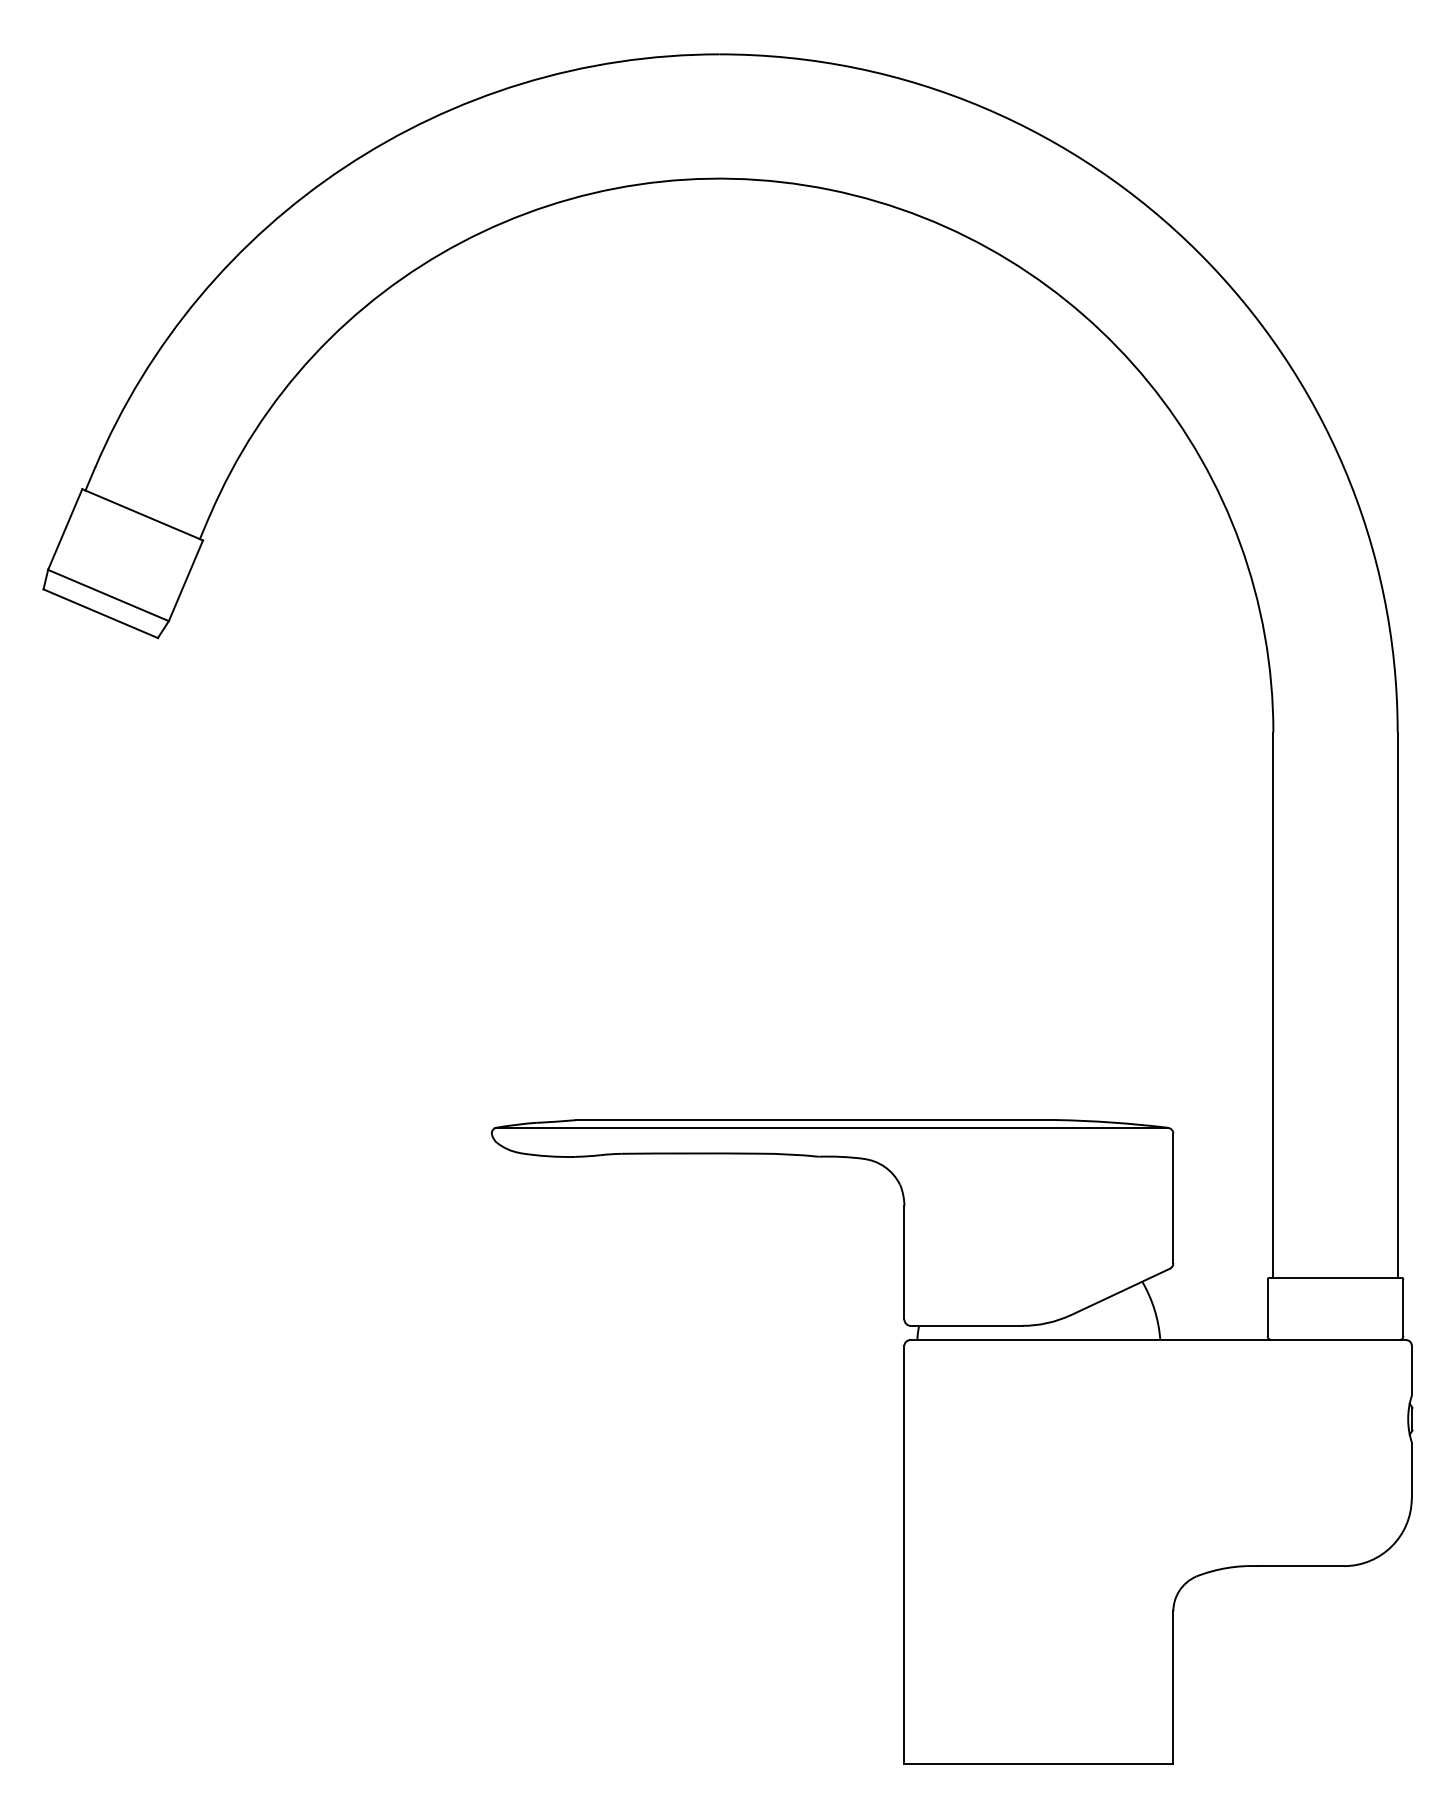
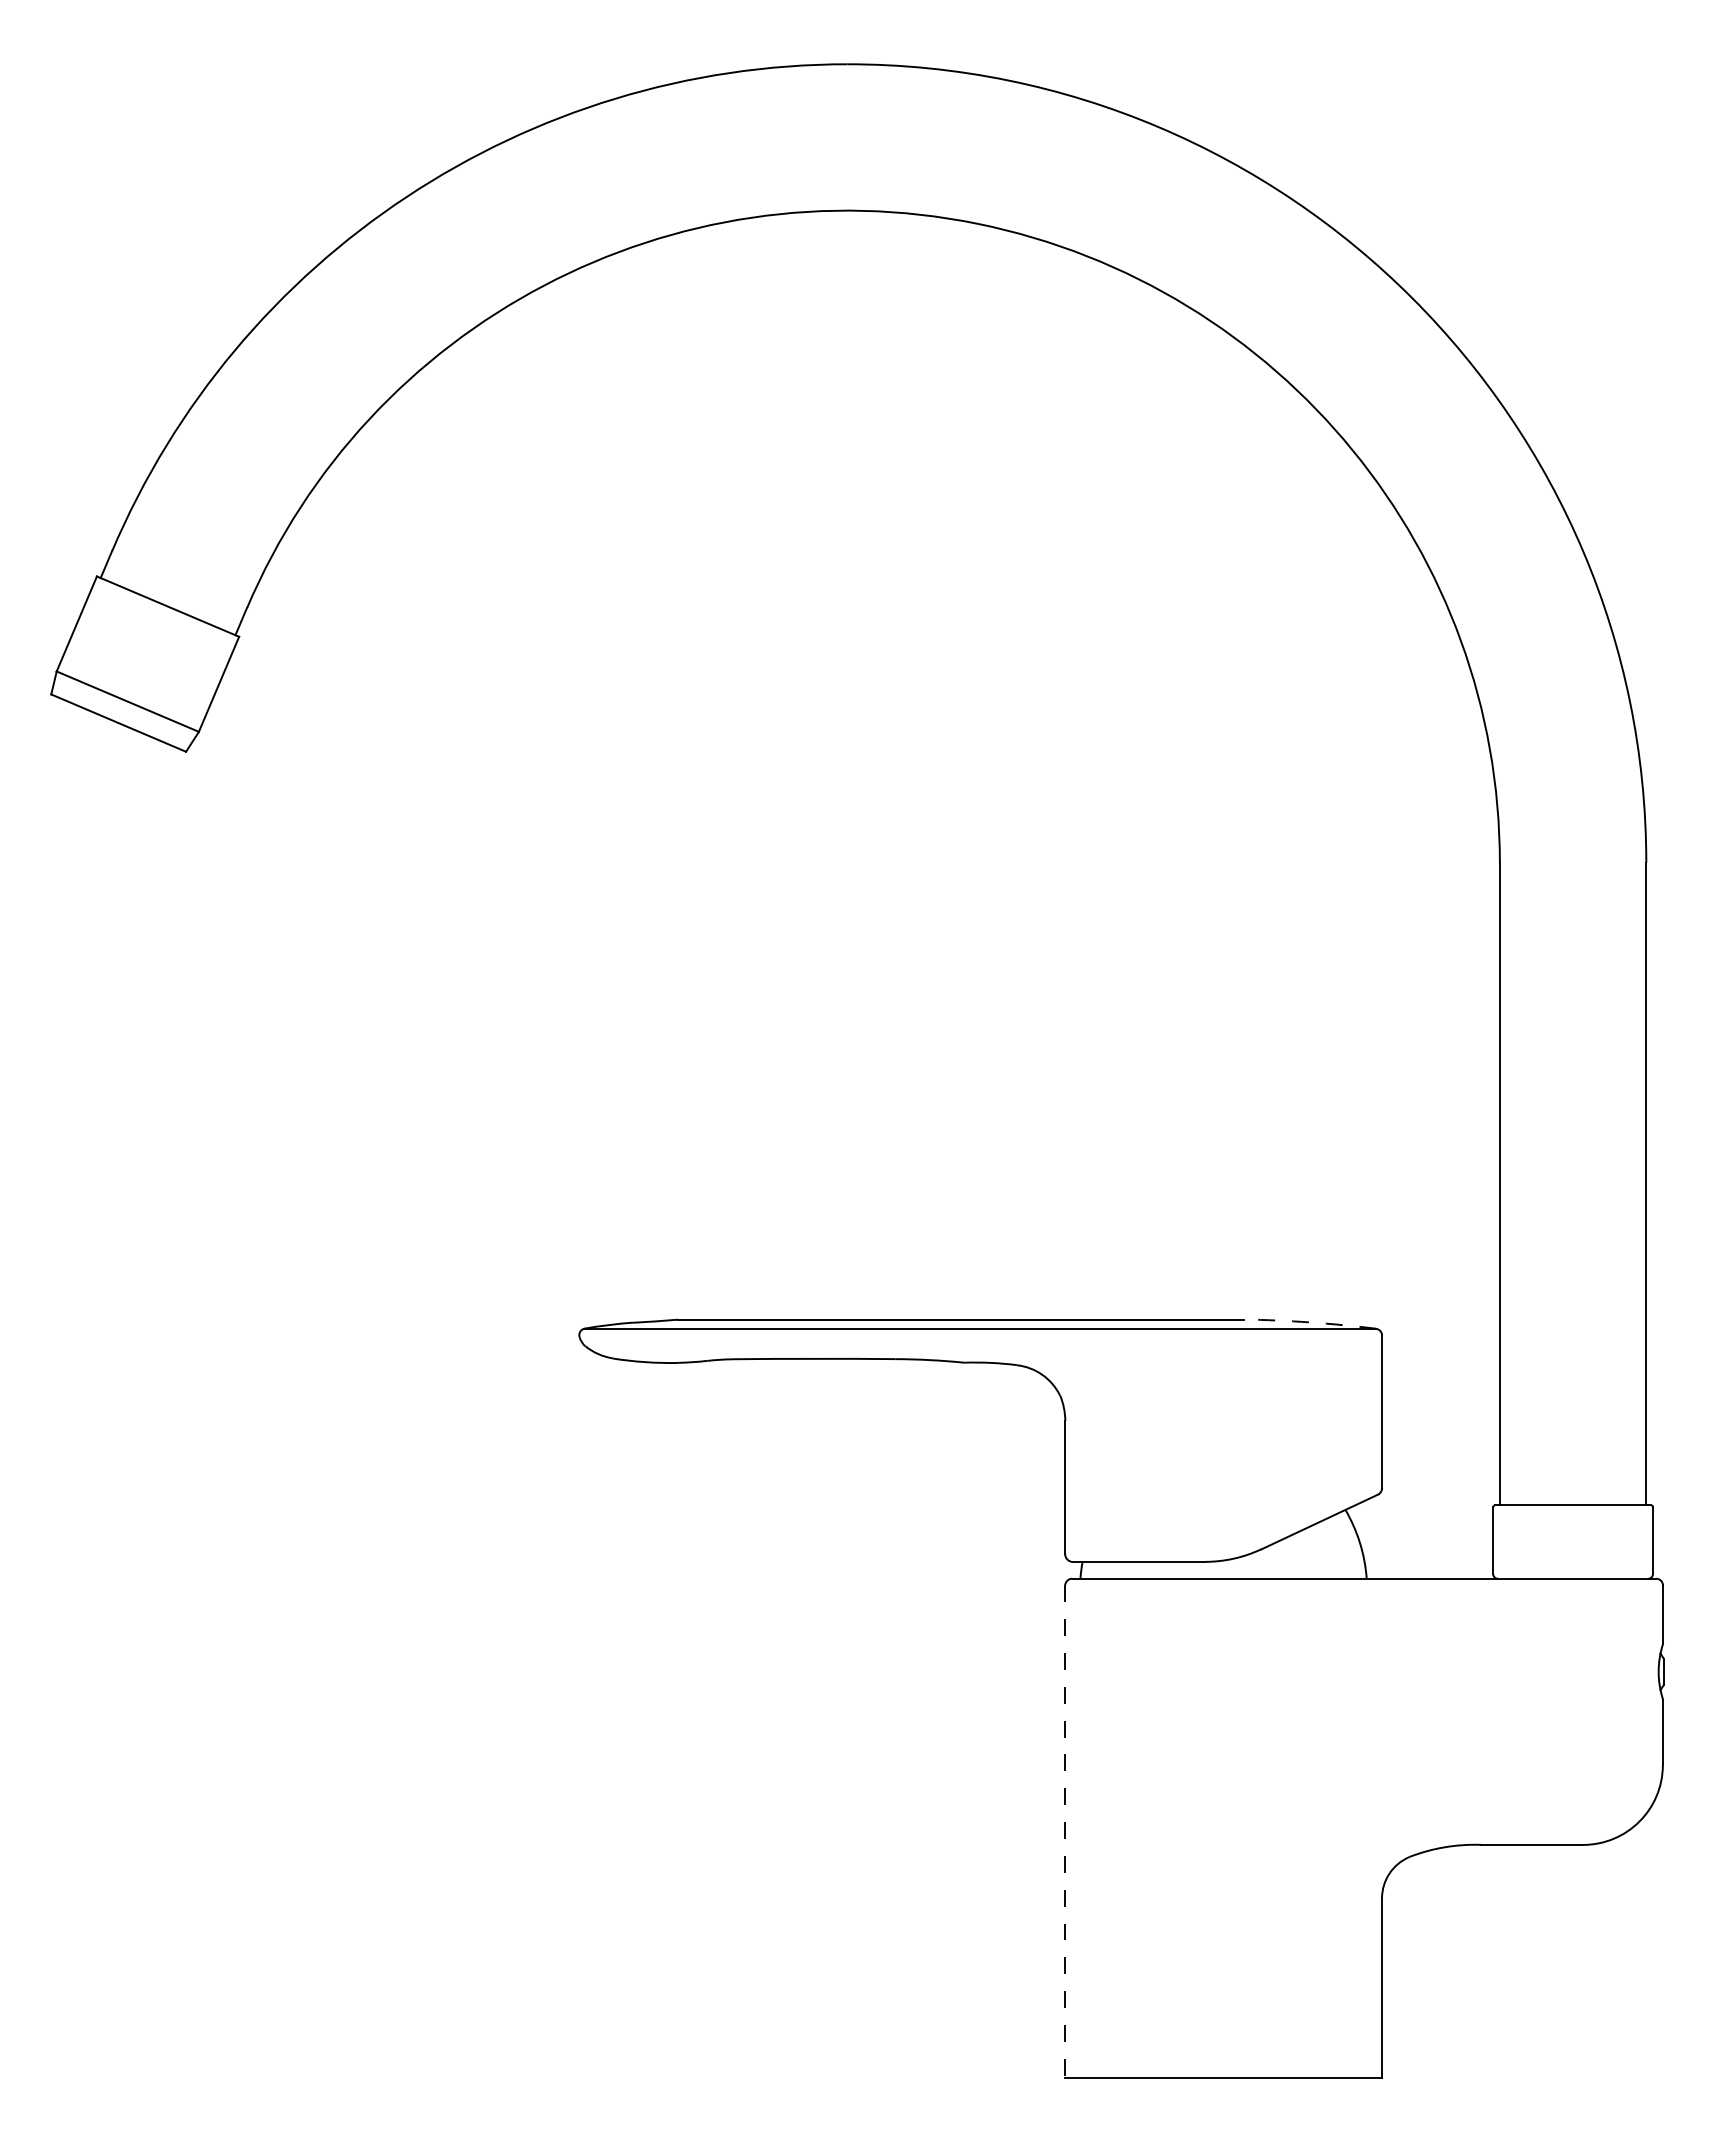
arc: (1112, 1122) -> (1310, 1322), solid -> dashed
line: (904, 1555) -> (1065, 1832), solid -> dashed

